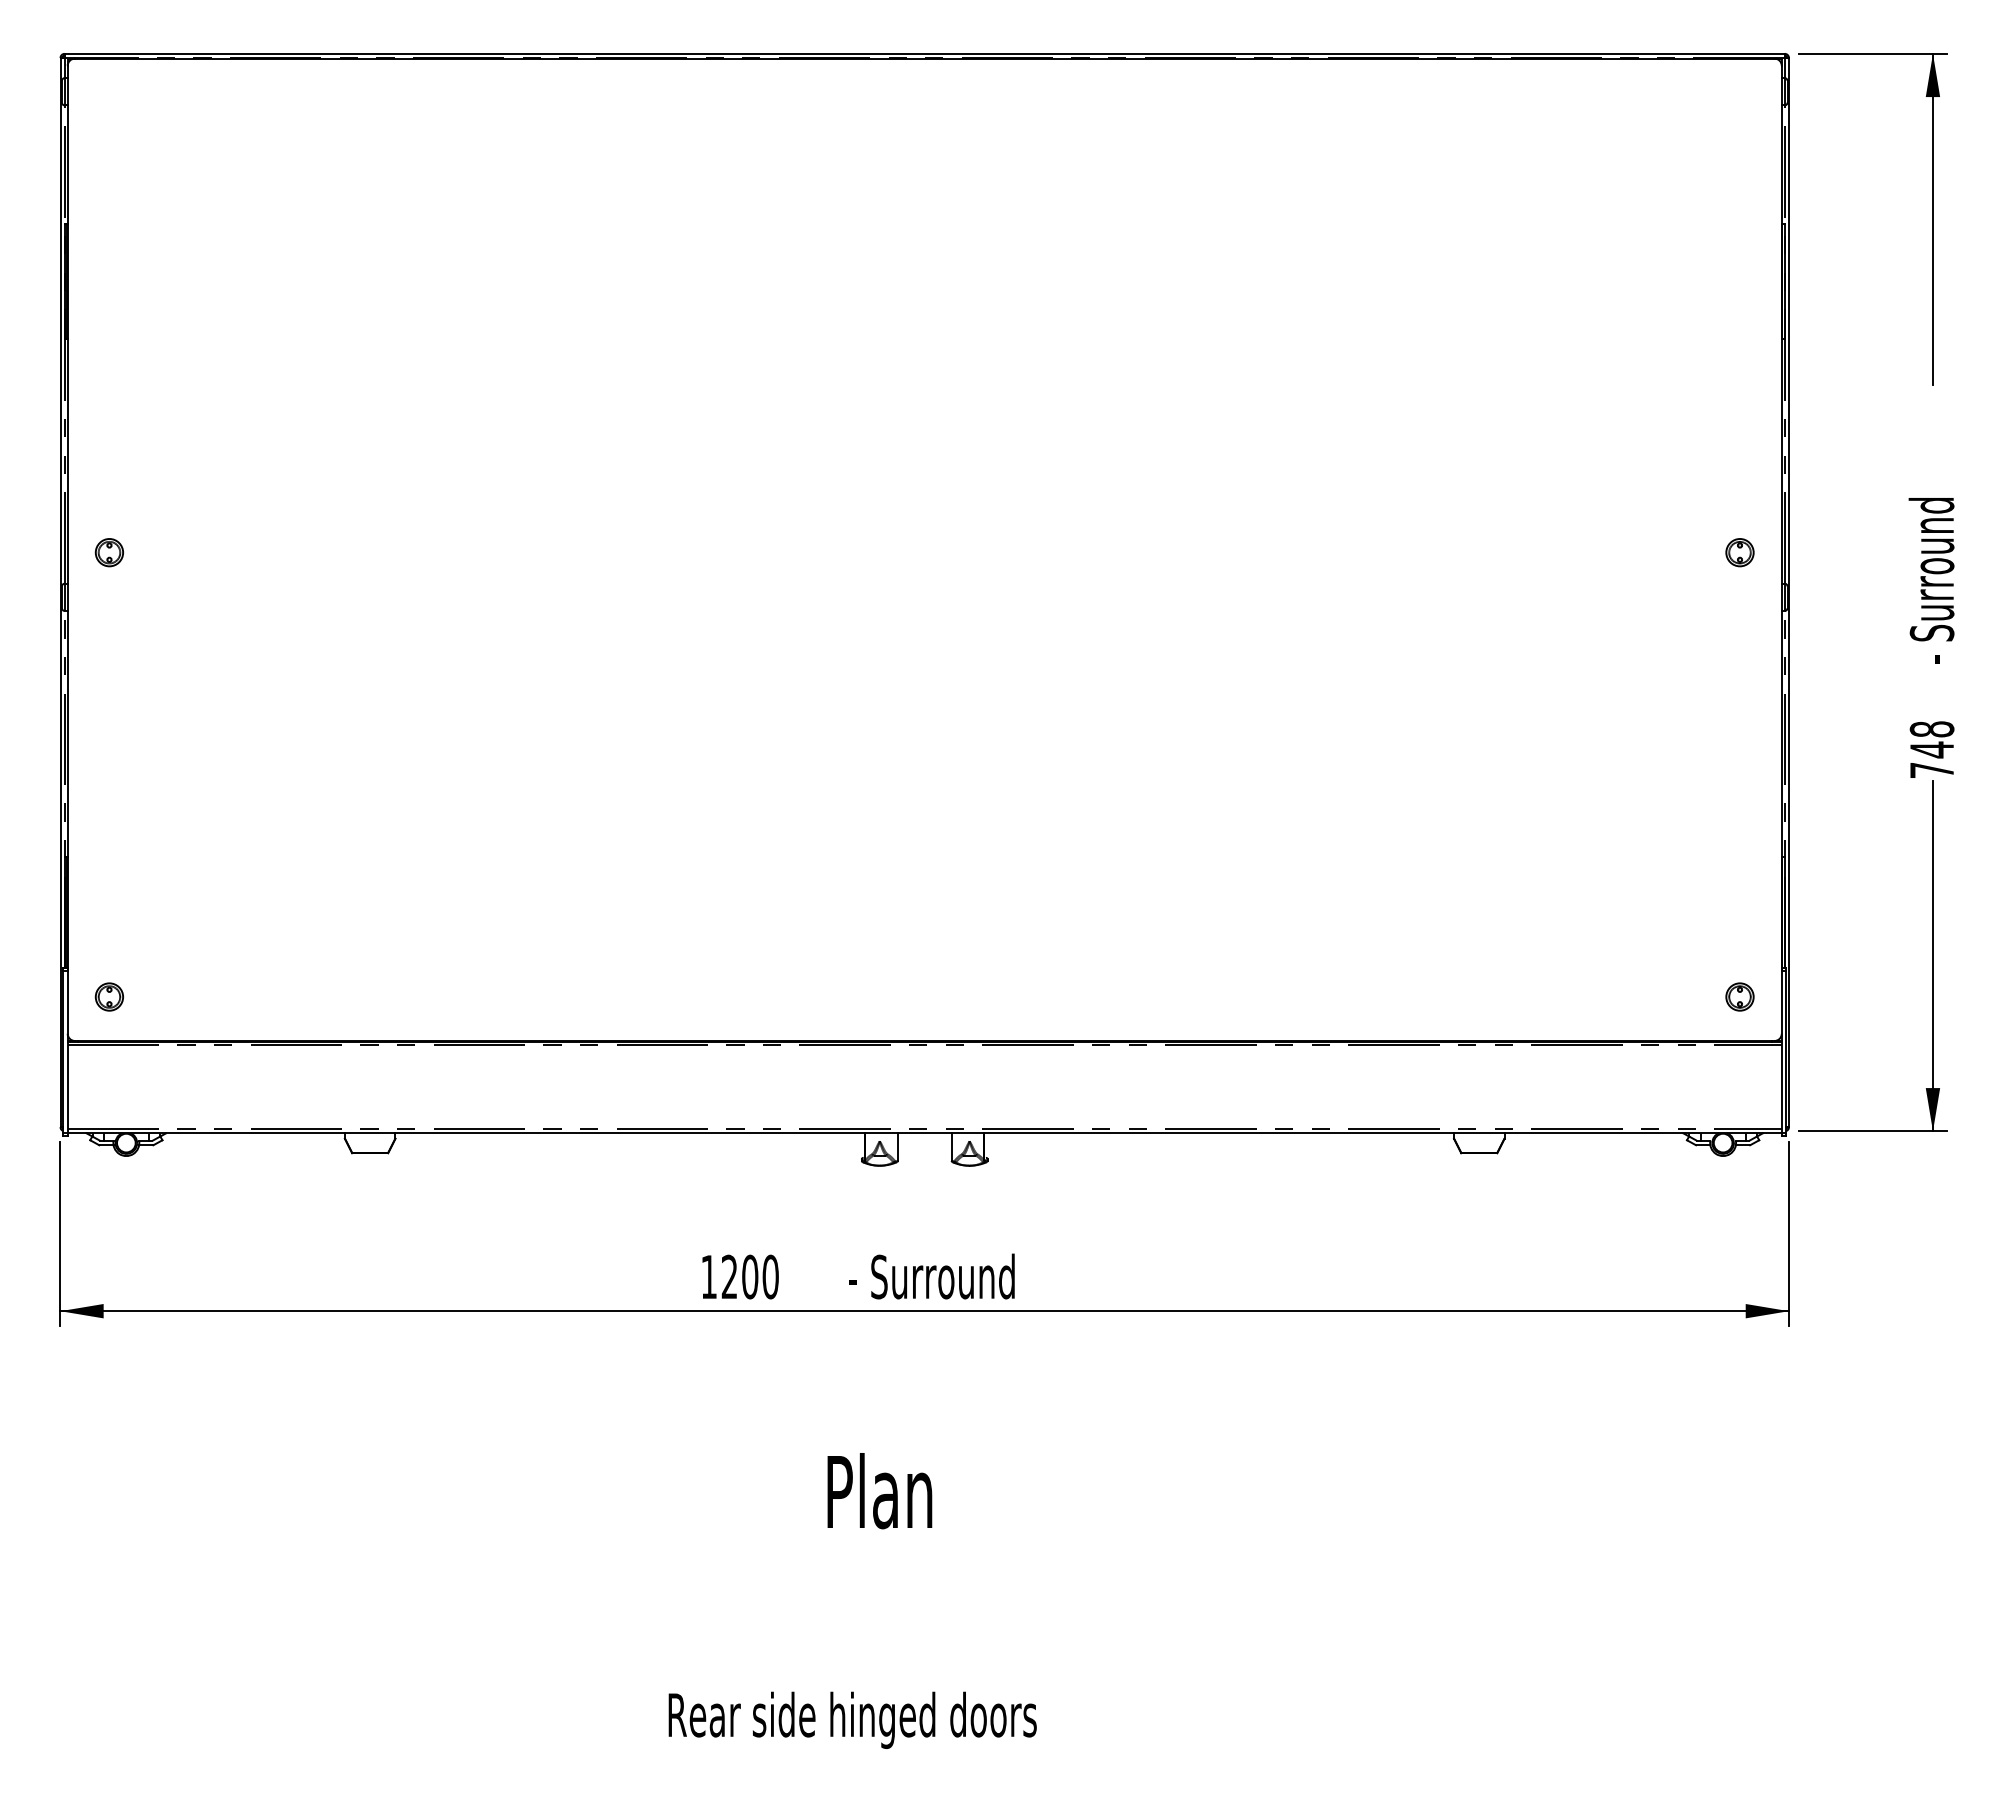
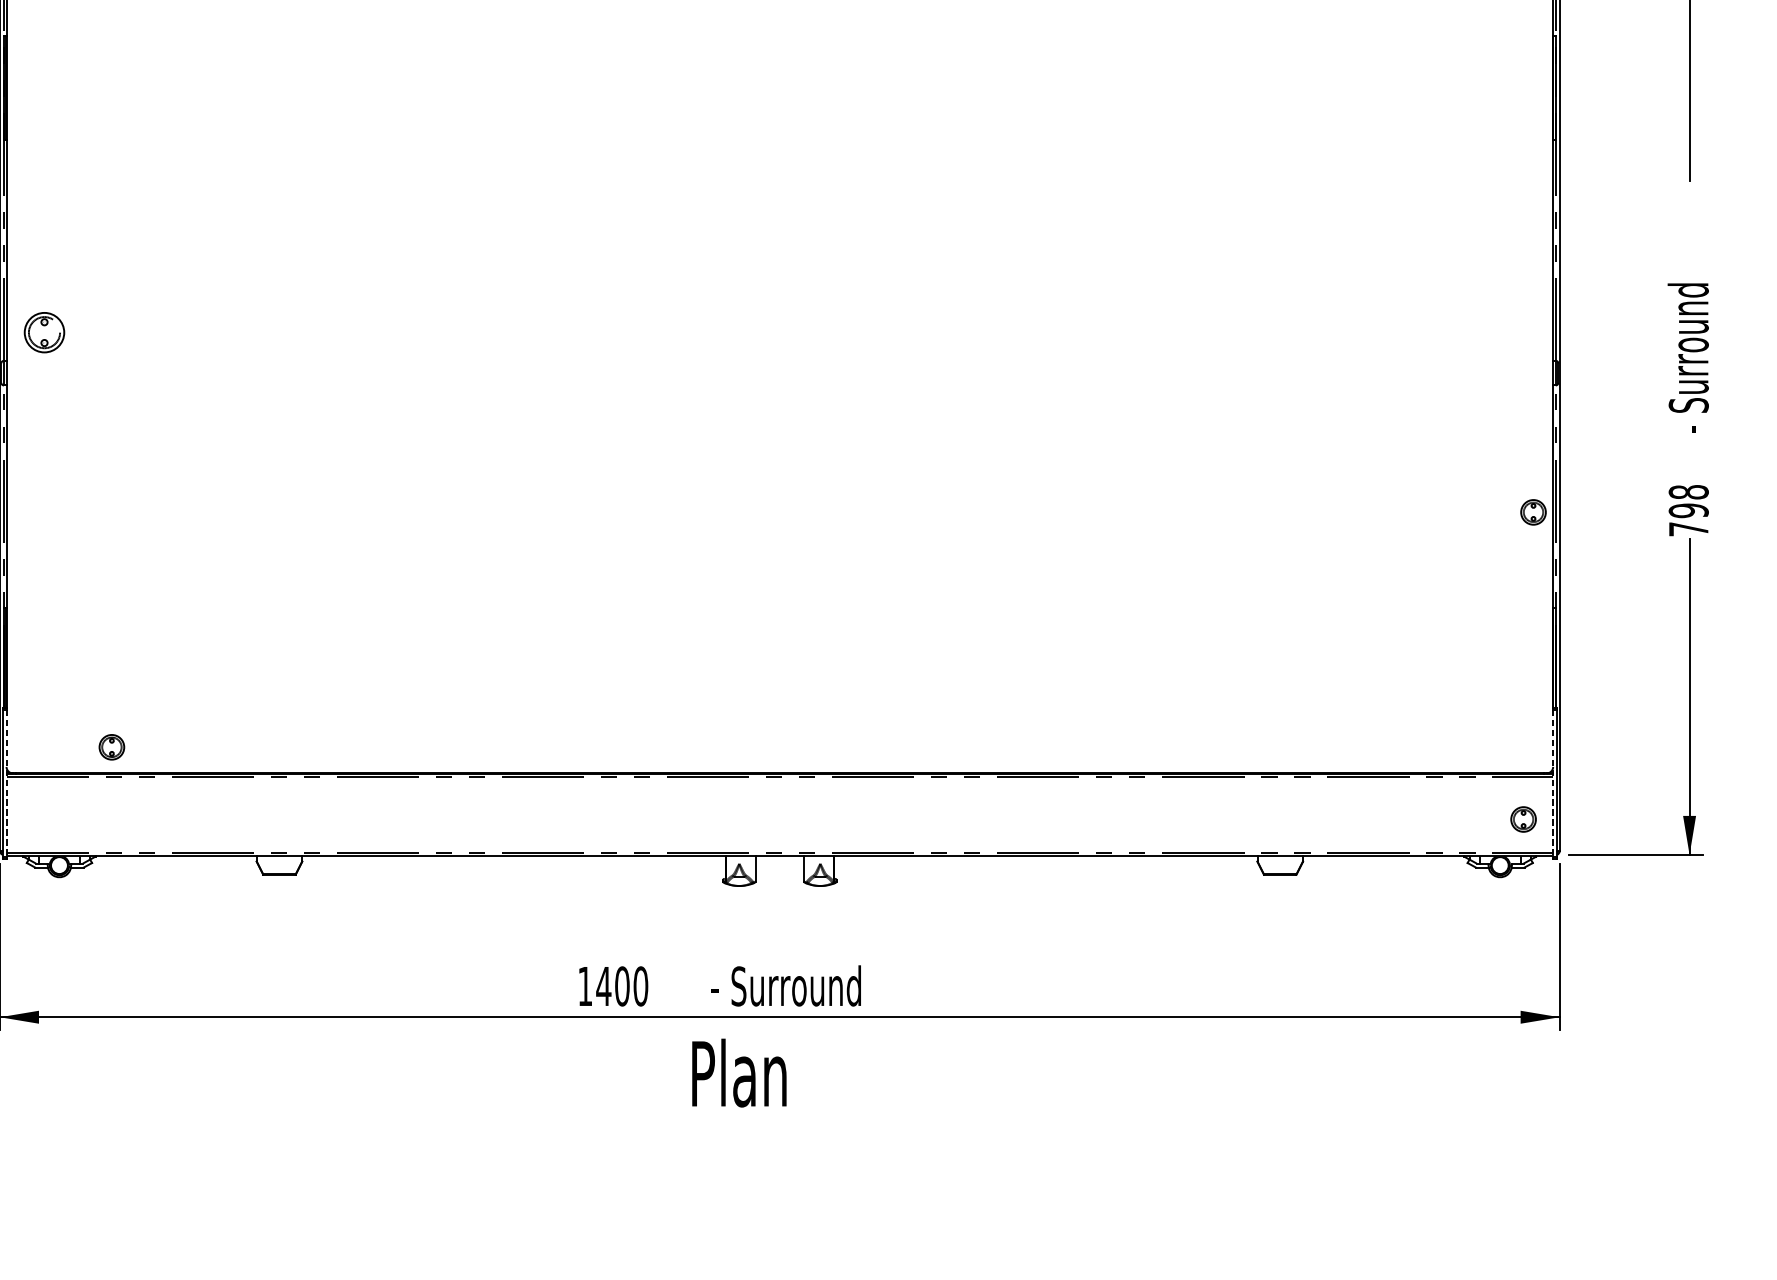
part: (108, 552) -> (43, 332), size x1.6
part: (1739, 552) -> (1533, 512), moved
text: (1931, 749) -> (1688, 510), 748 -> 798
part: (108, 996) -> (111, 746), moved
part: (1739, 996) -> (1523, 819), moved
line: (67, 1052) -> (6, 783), solid -> dashed
line: (1781, 1052) -> (1552, 783), solid -> dashed
text: (729, 1276) -> (603, 985), 1200 -> 1400
text: (879, 1491) -> (739, 1073), moved

